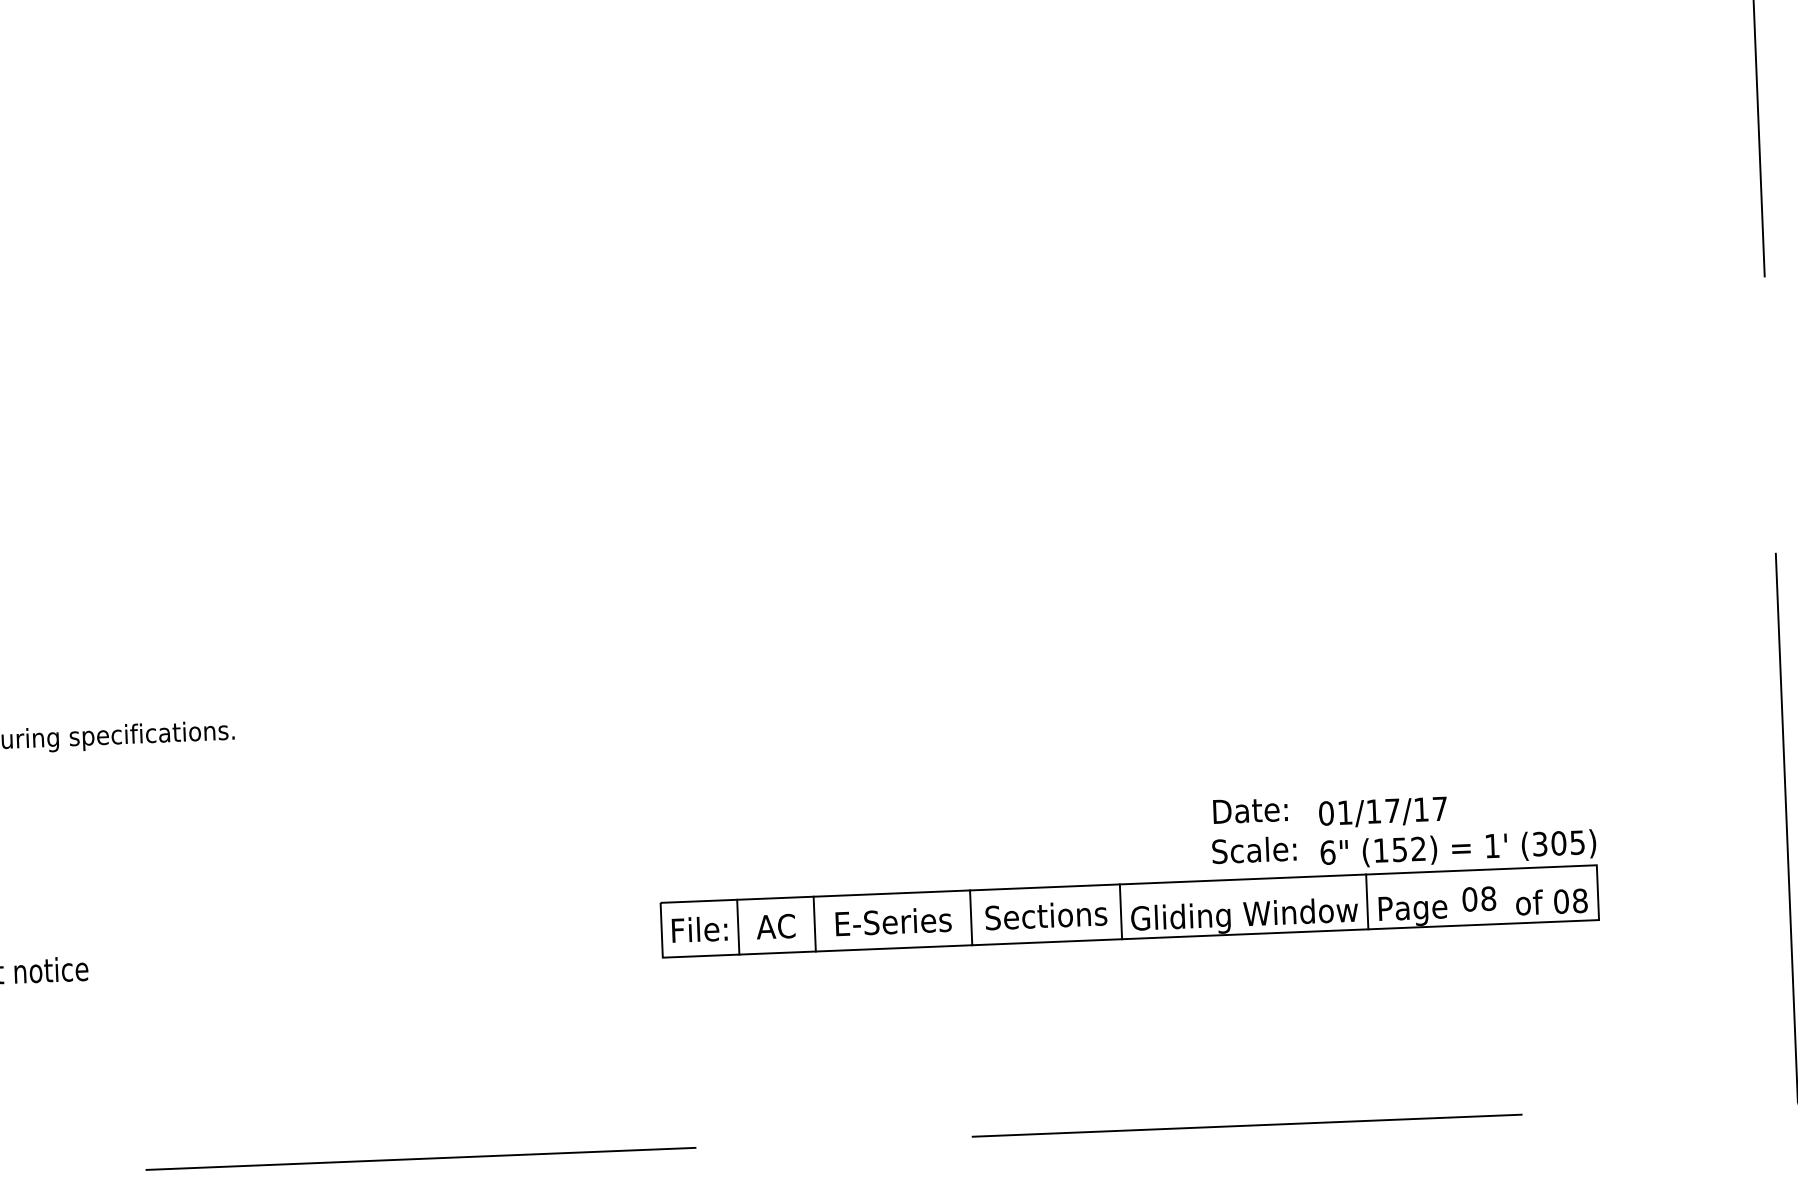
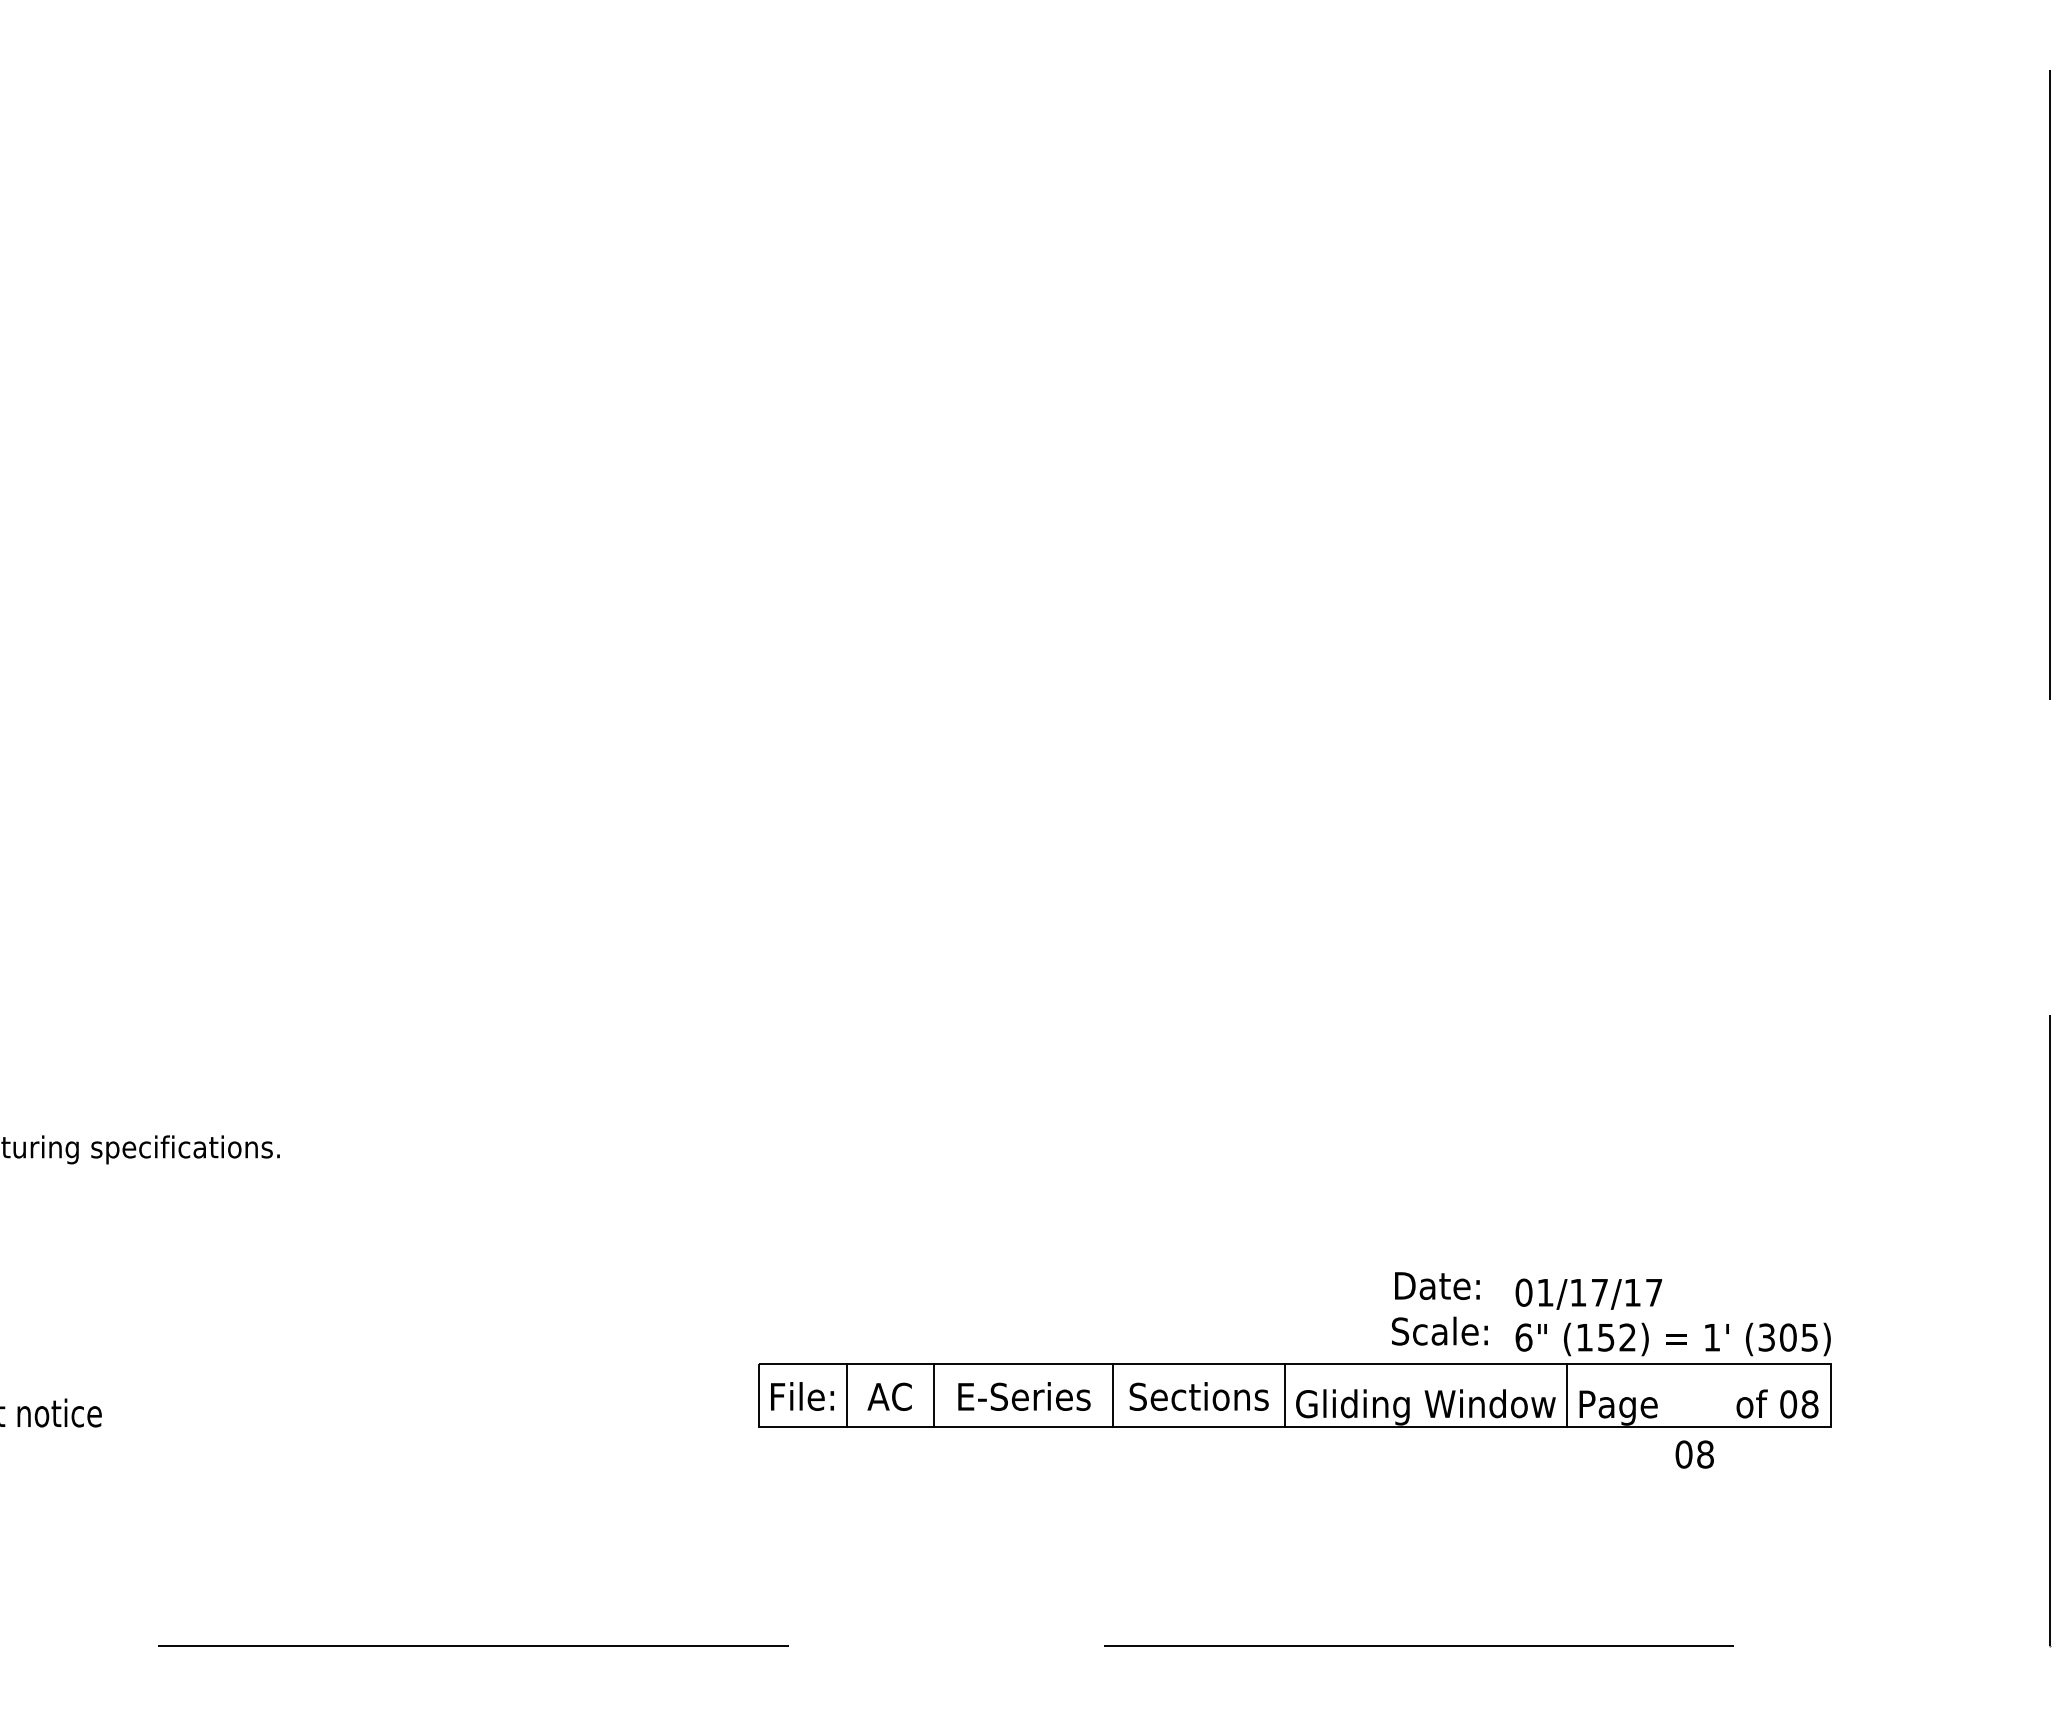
text: (1479, 899) -> (1694, 1454), moved

